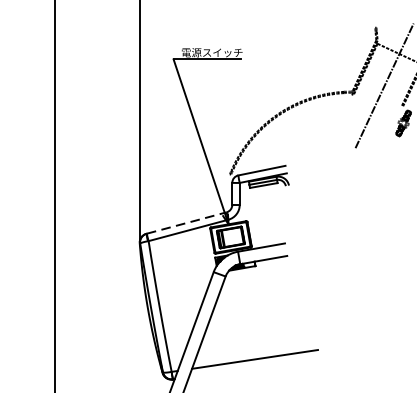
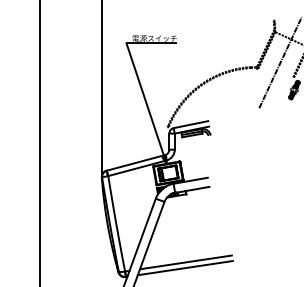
line: (187, 222) -> (136, 162), dashed -> solid
line: (253, 367) -> (184, 268), added

